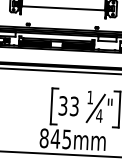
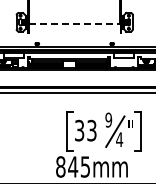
line: (64, 8) -> (75, 24), solid -> dashed
text: (90, 96) -> (108, 119), 1 -> 9

